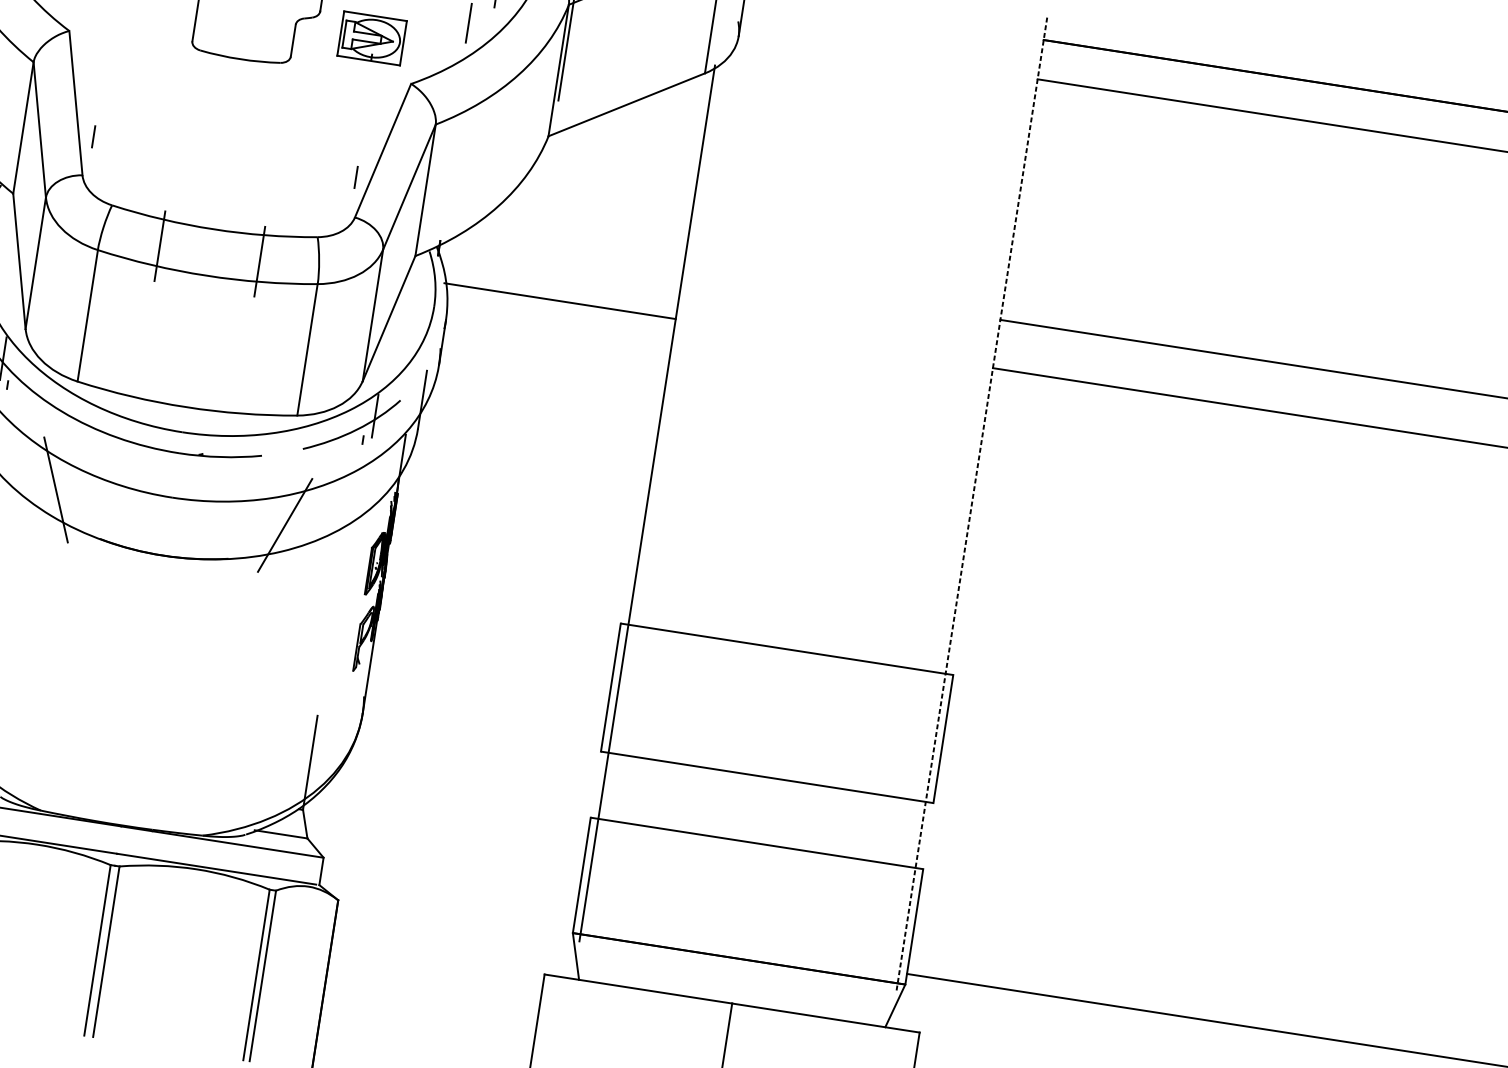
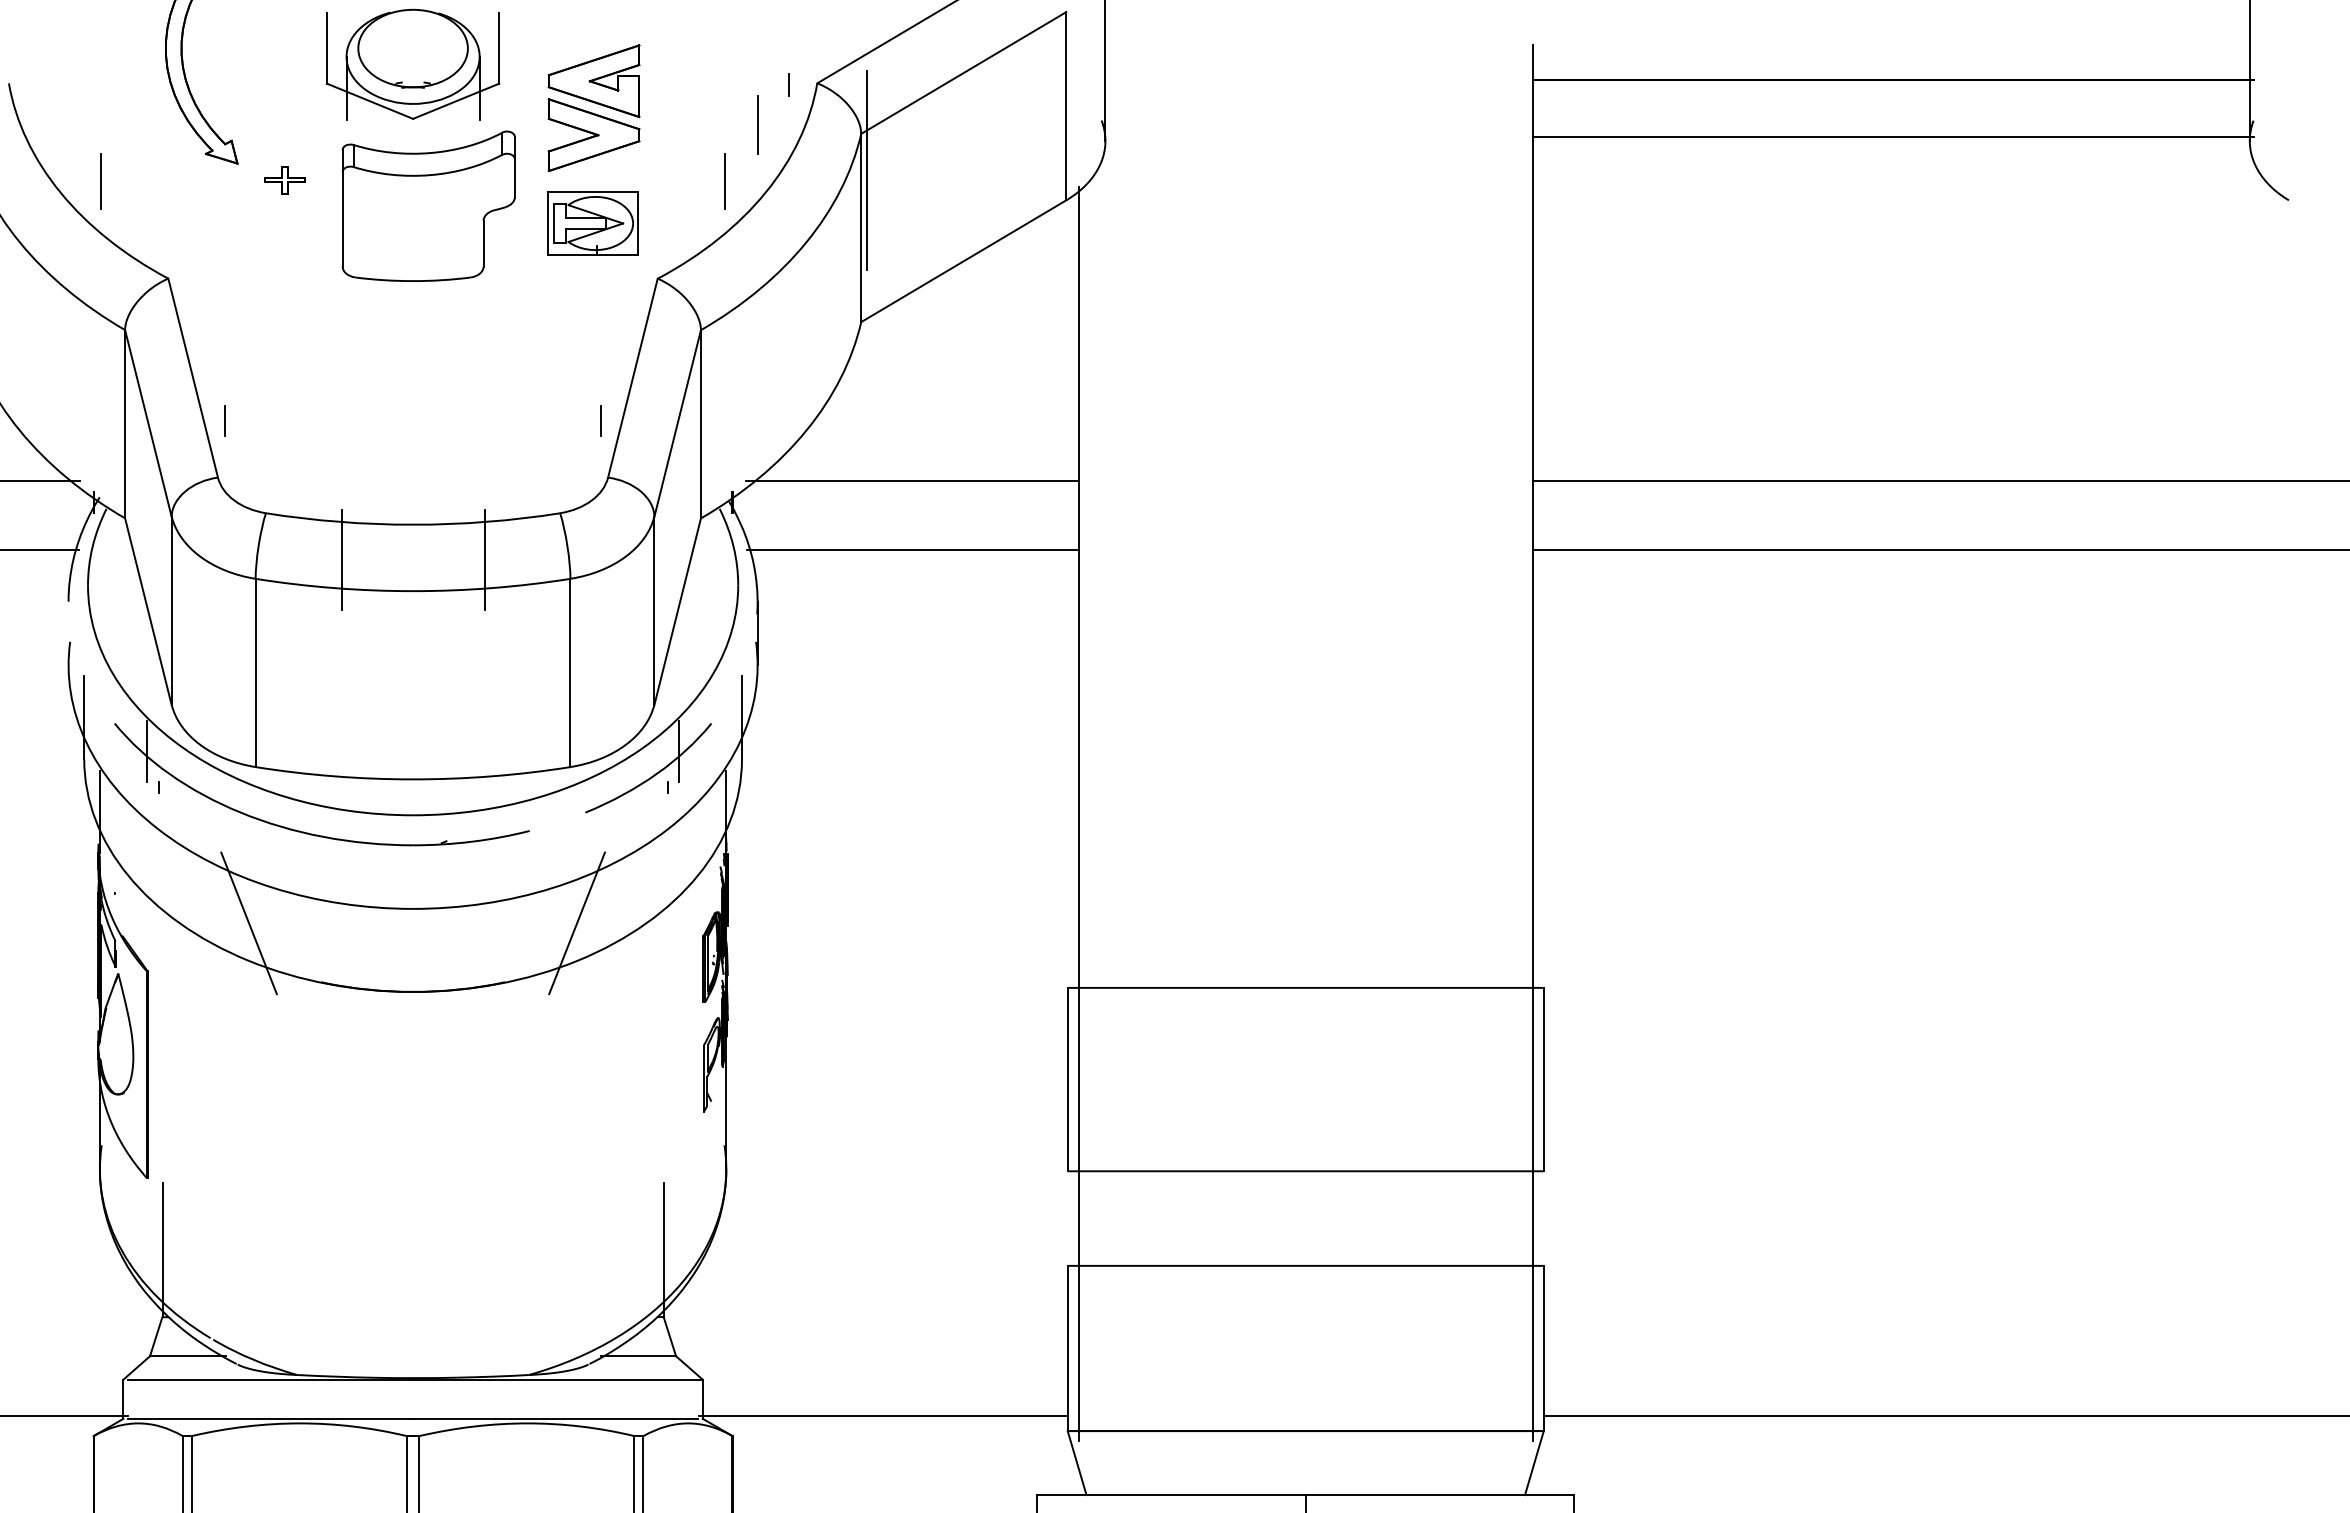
line: (566, 253) -> (911, 481), added
line: (971, 502) -> (1532, 742), dashed -> solid
line: (445, 902) -> (883, 1415), added

